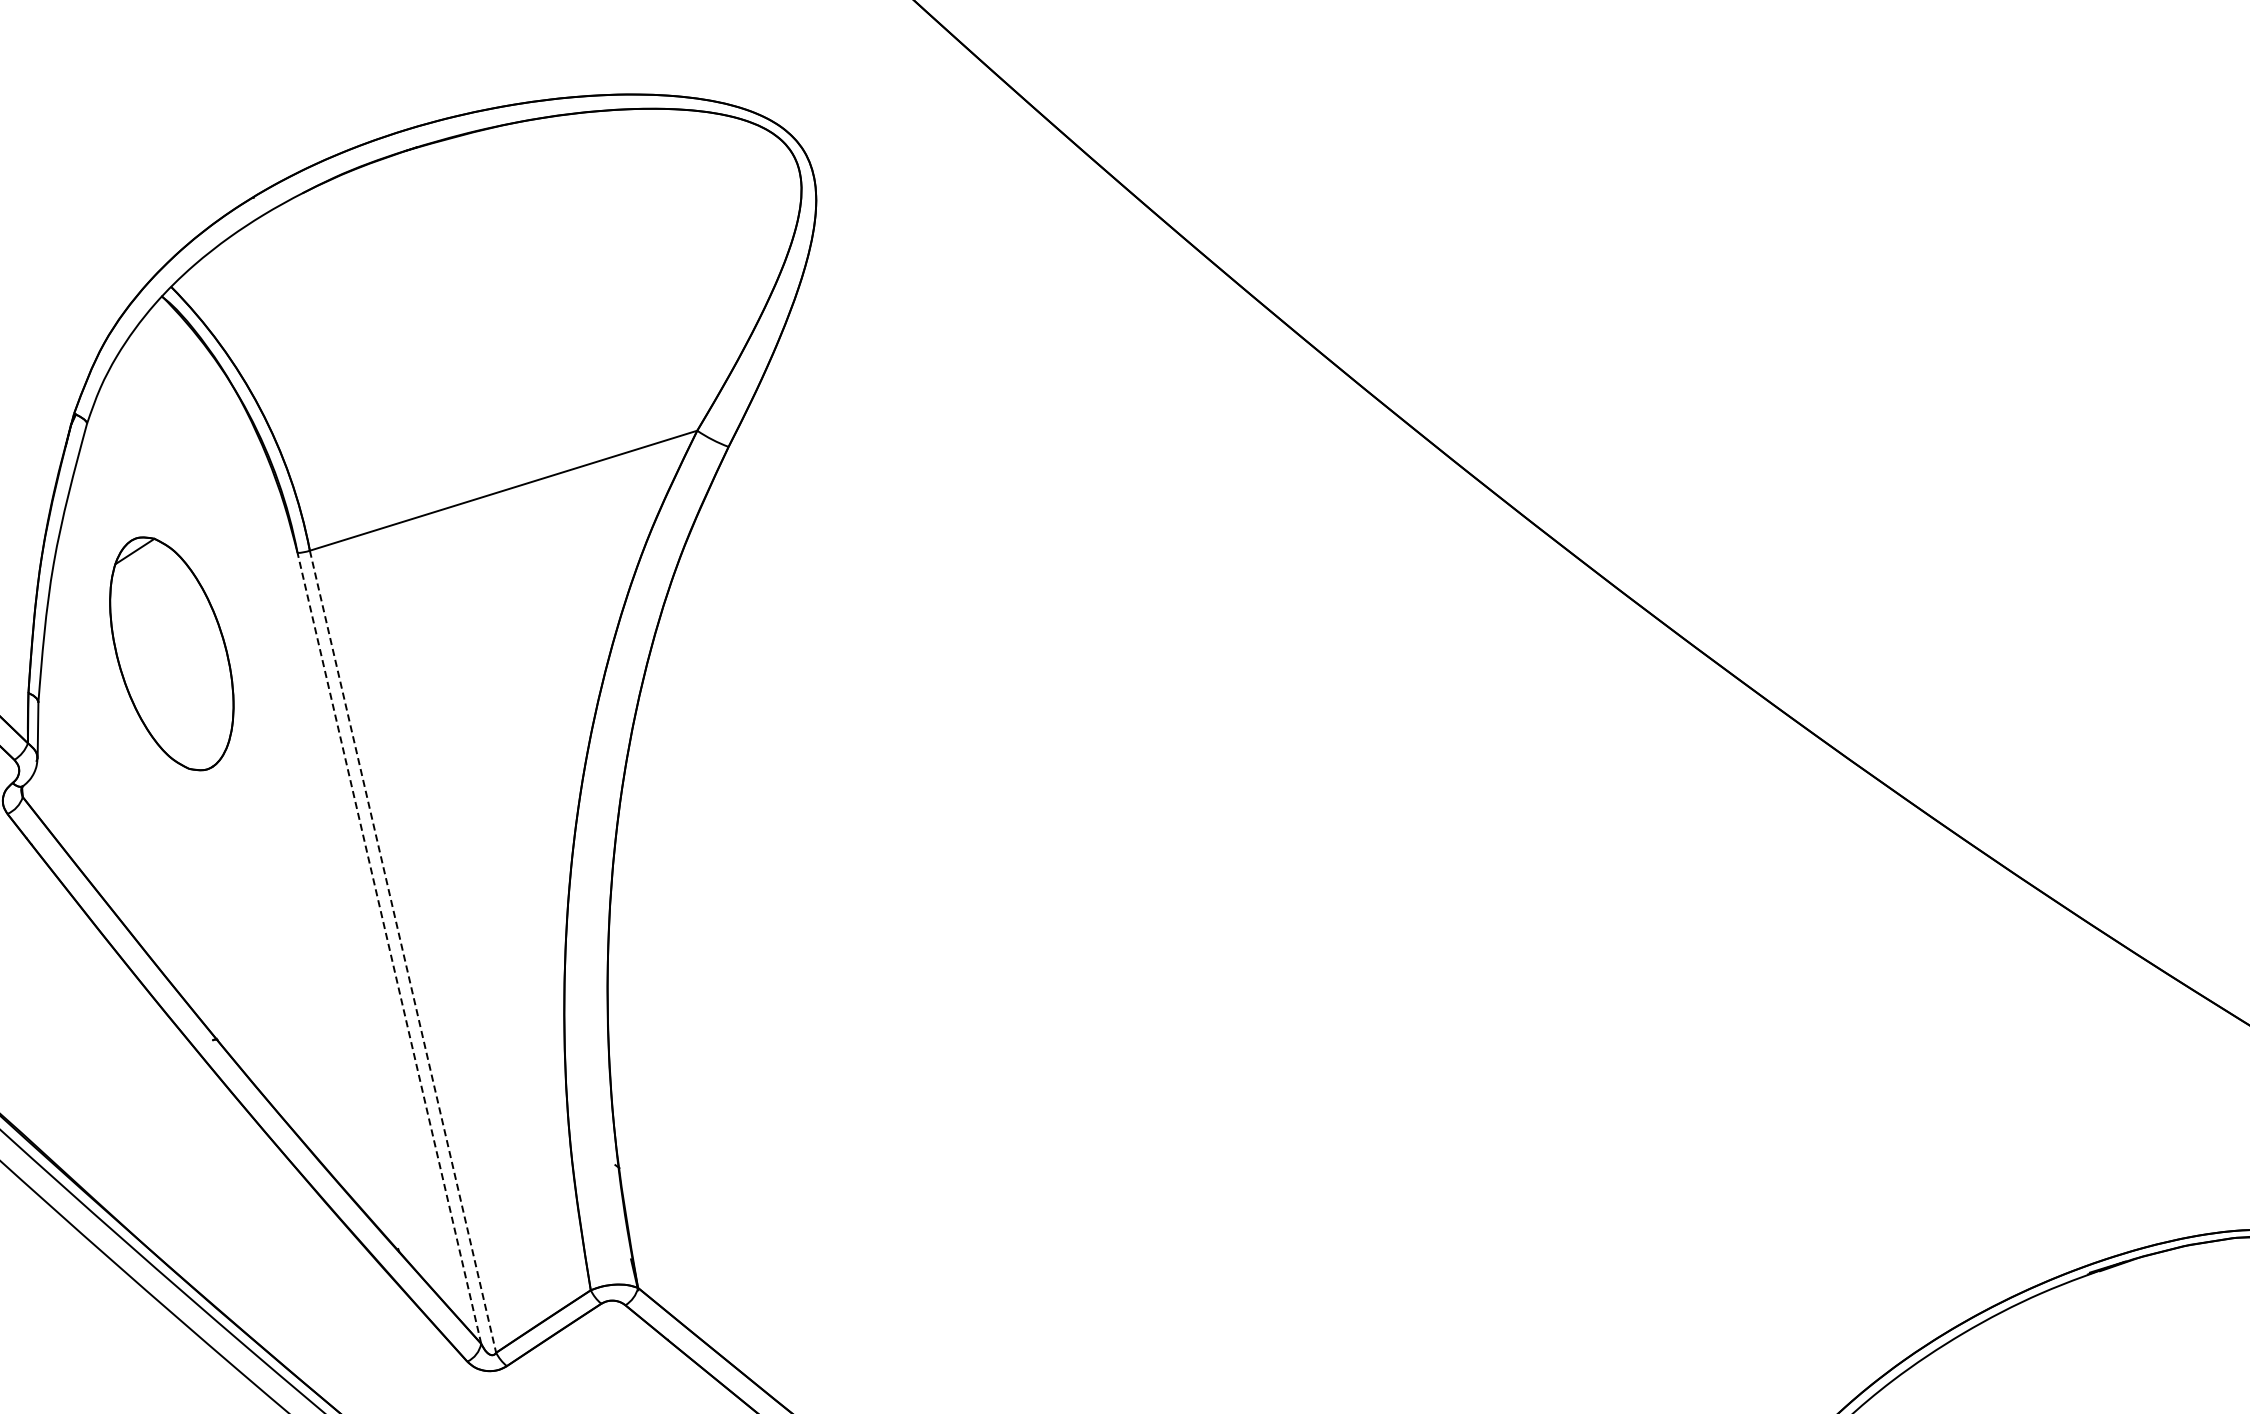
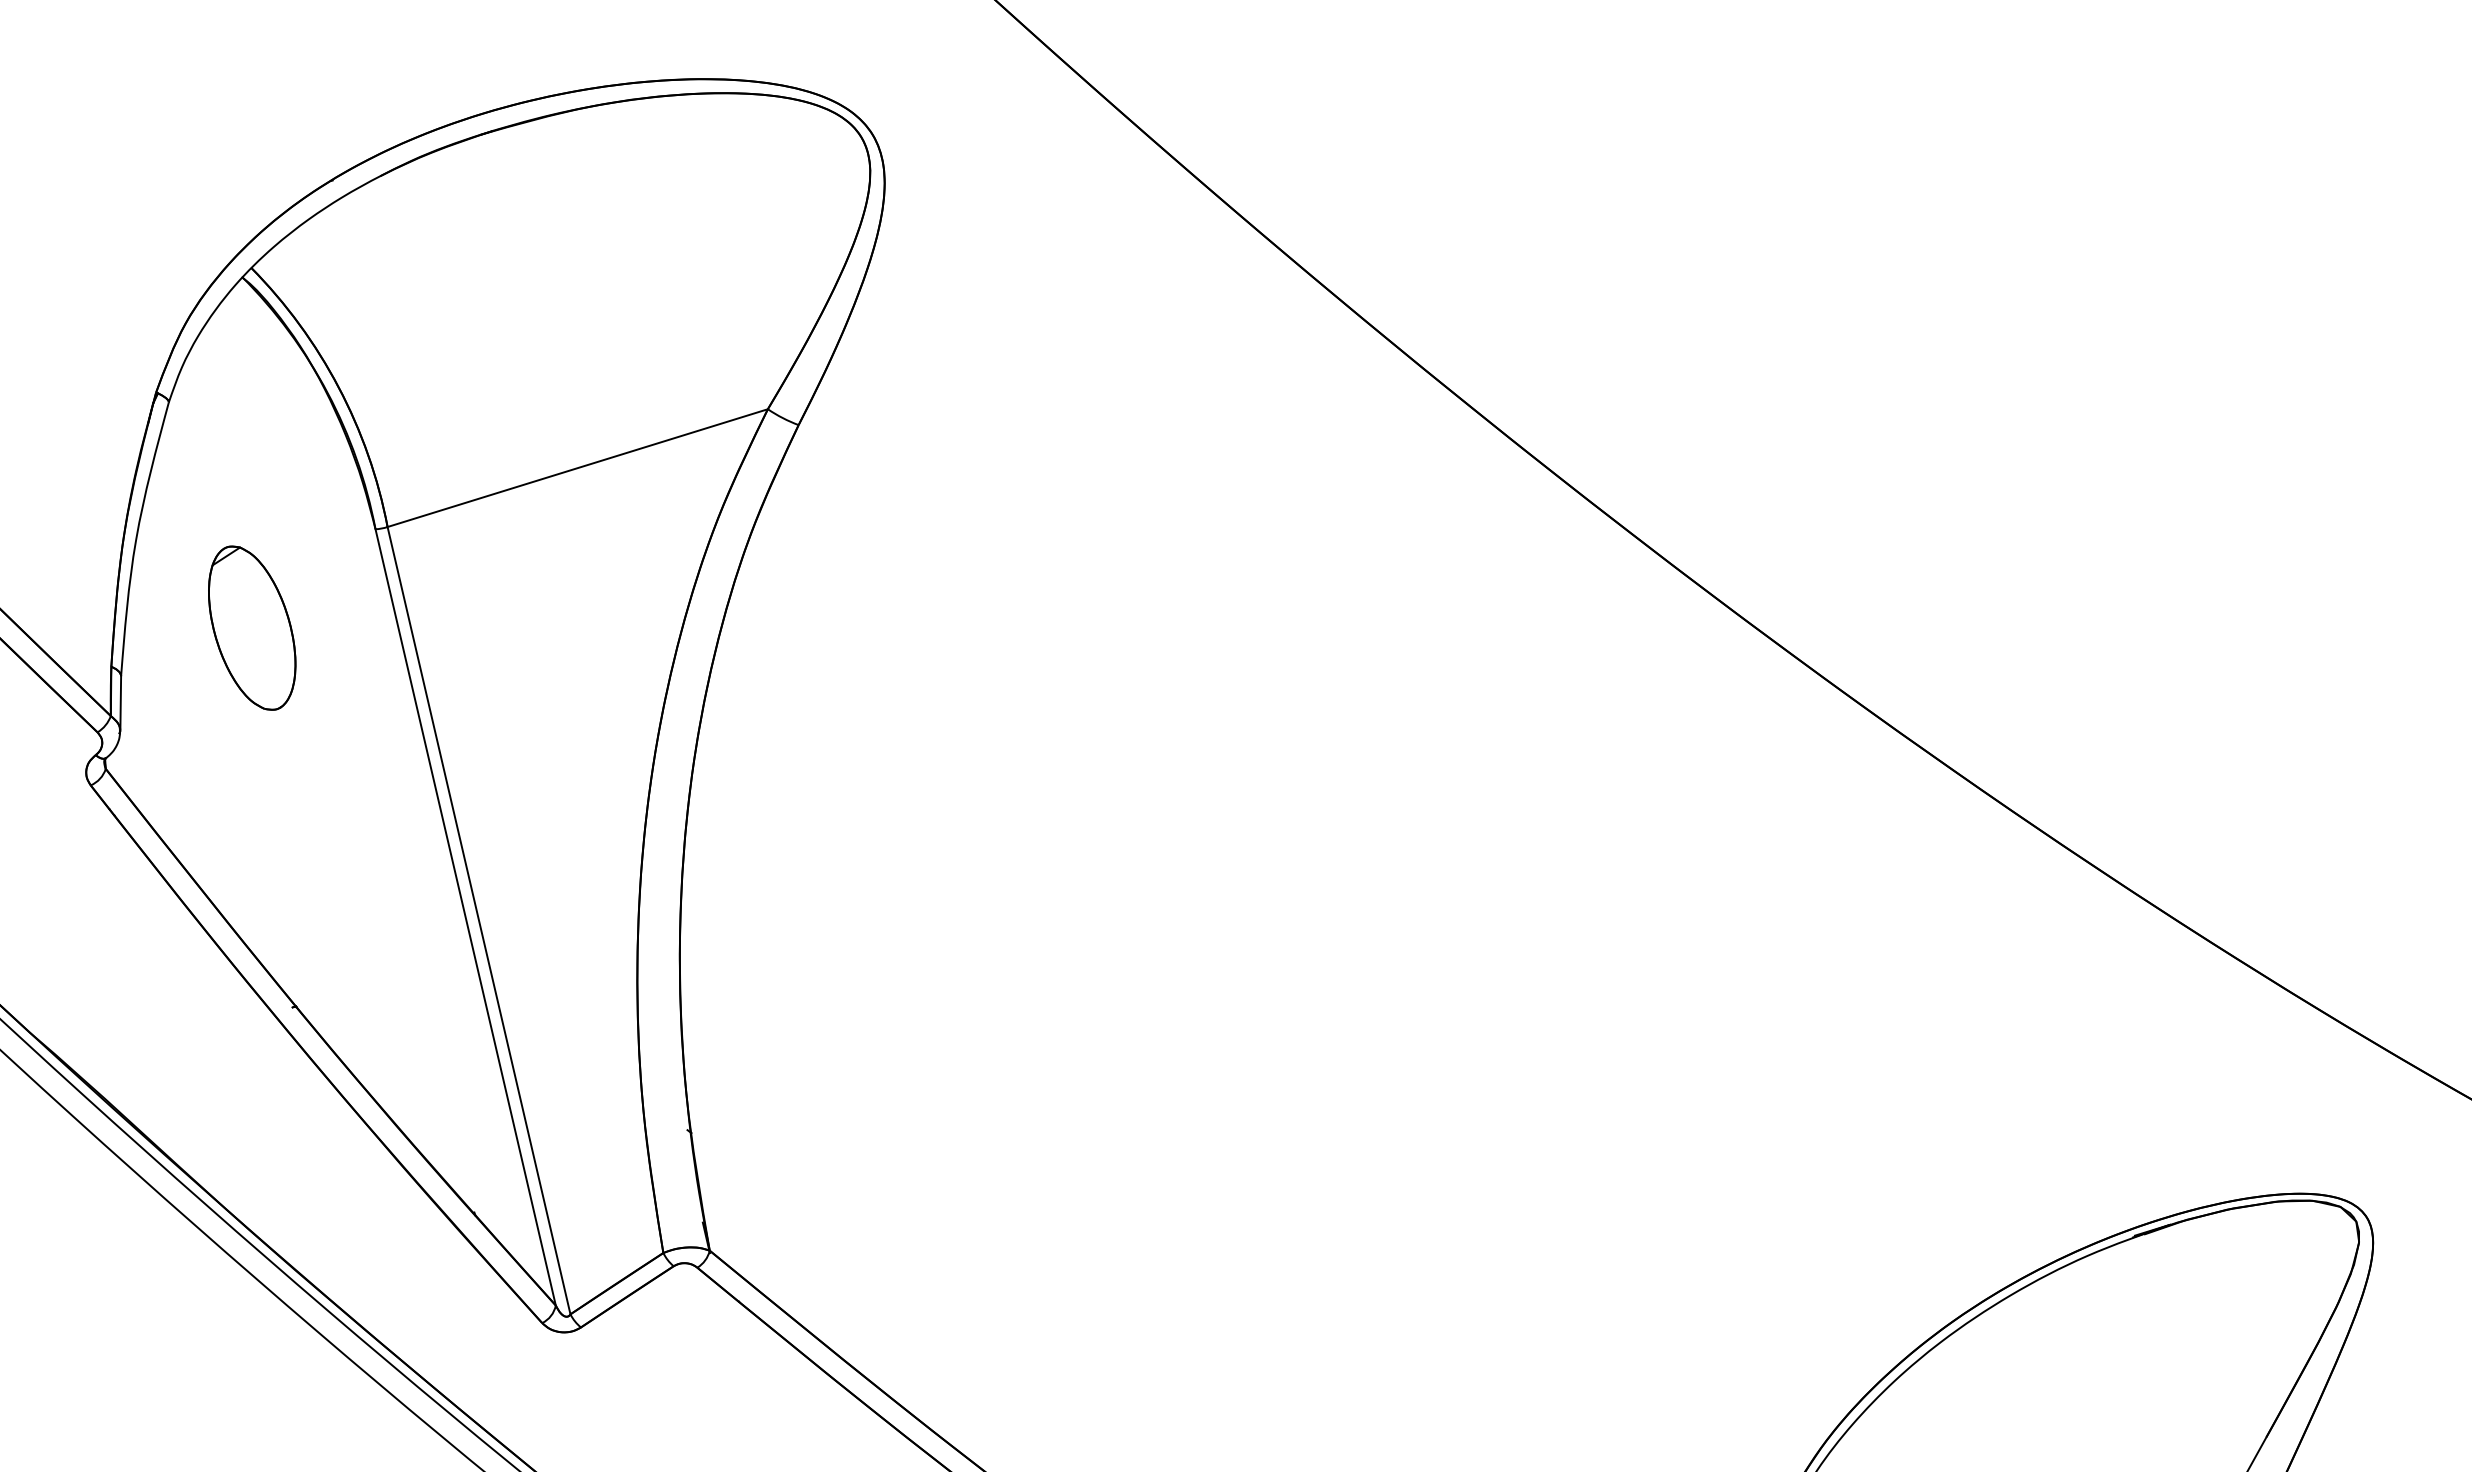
part: (172, 653) -> (252, 627), size x0.71
line: (389, 947) -> (465, 916), dashed -> solid
line: (403, 952) -> (479, 921), dashed -> solid

